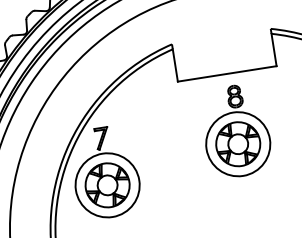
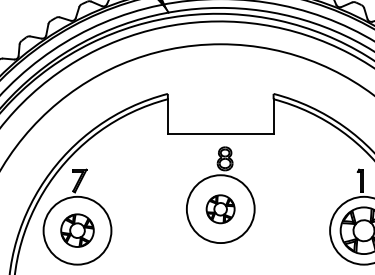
part: (238, 144) -> (220, 209), size x0.6
part: (107, 185) -> (77, 230), size x0.7

